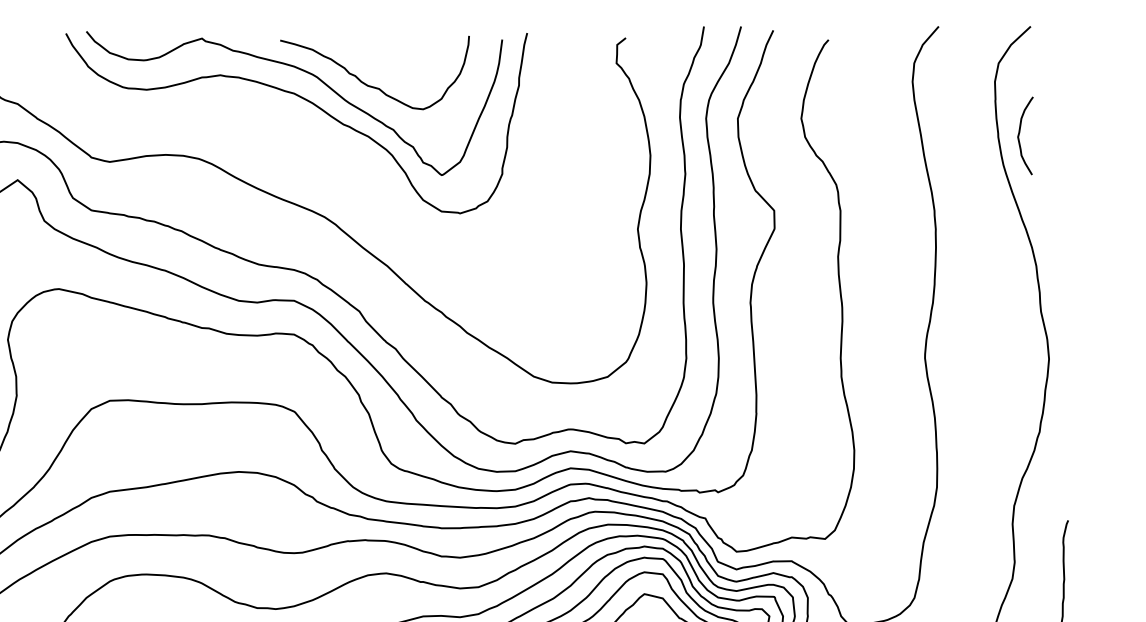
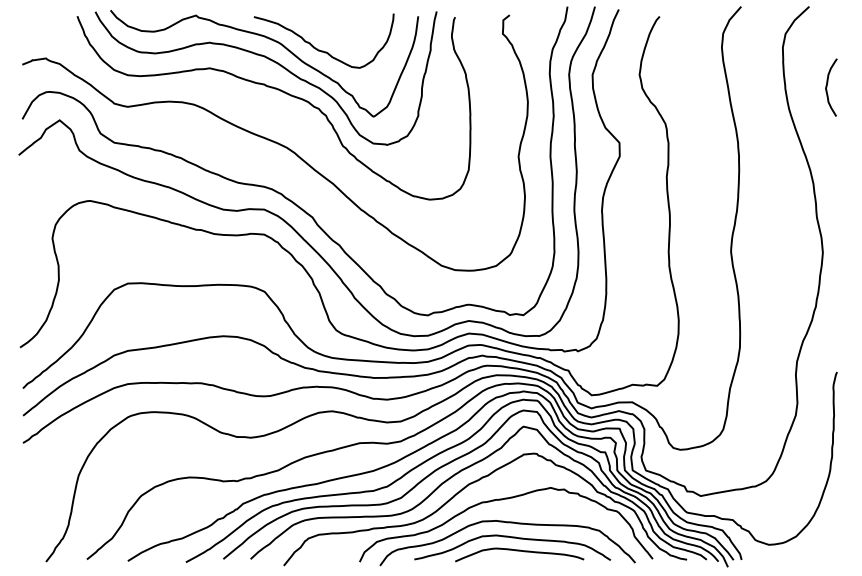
curve: (1020, 135) -> (827, 87), moved
curve: (318, 142) -> (282, 92), added

